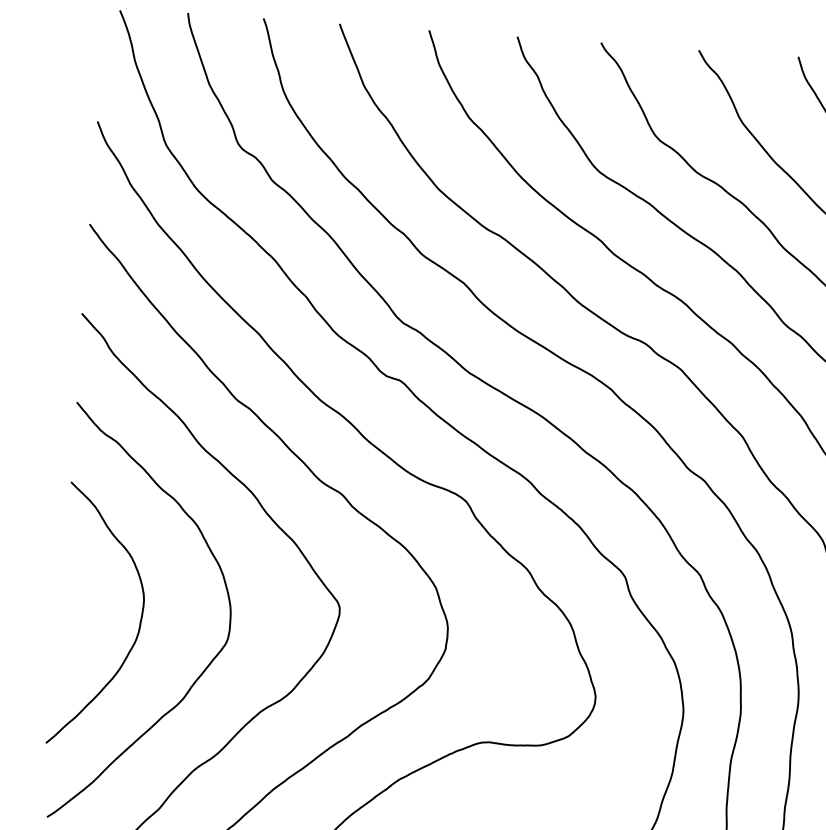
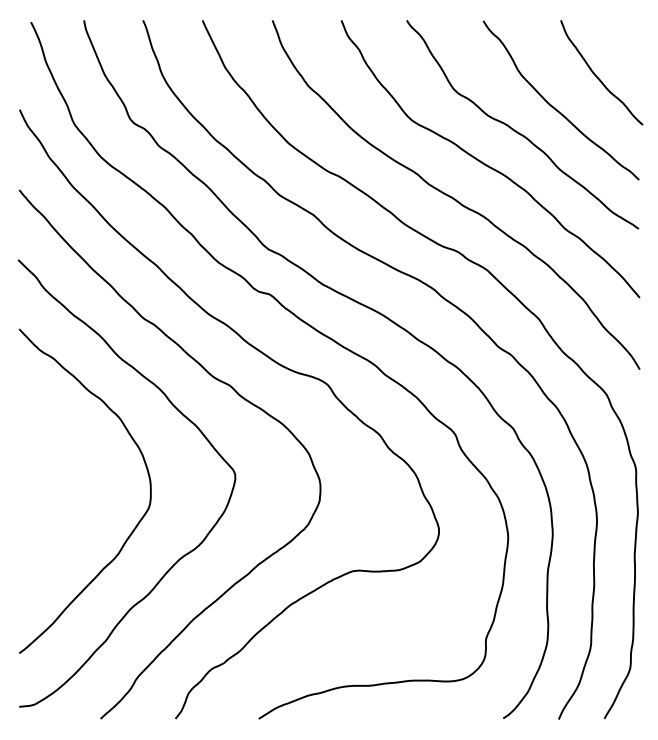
curve: (138, 626) -> (79, 500), removed

